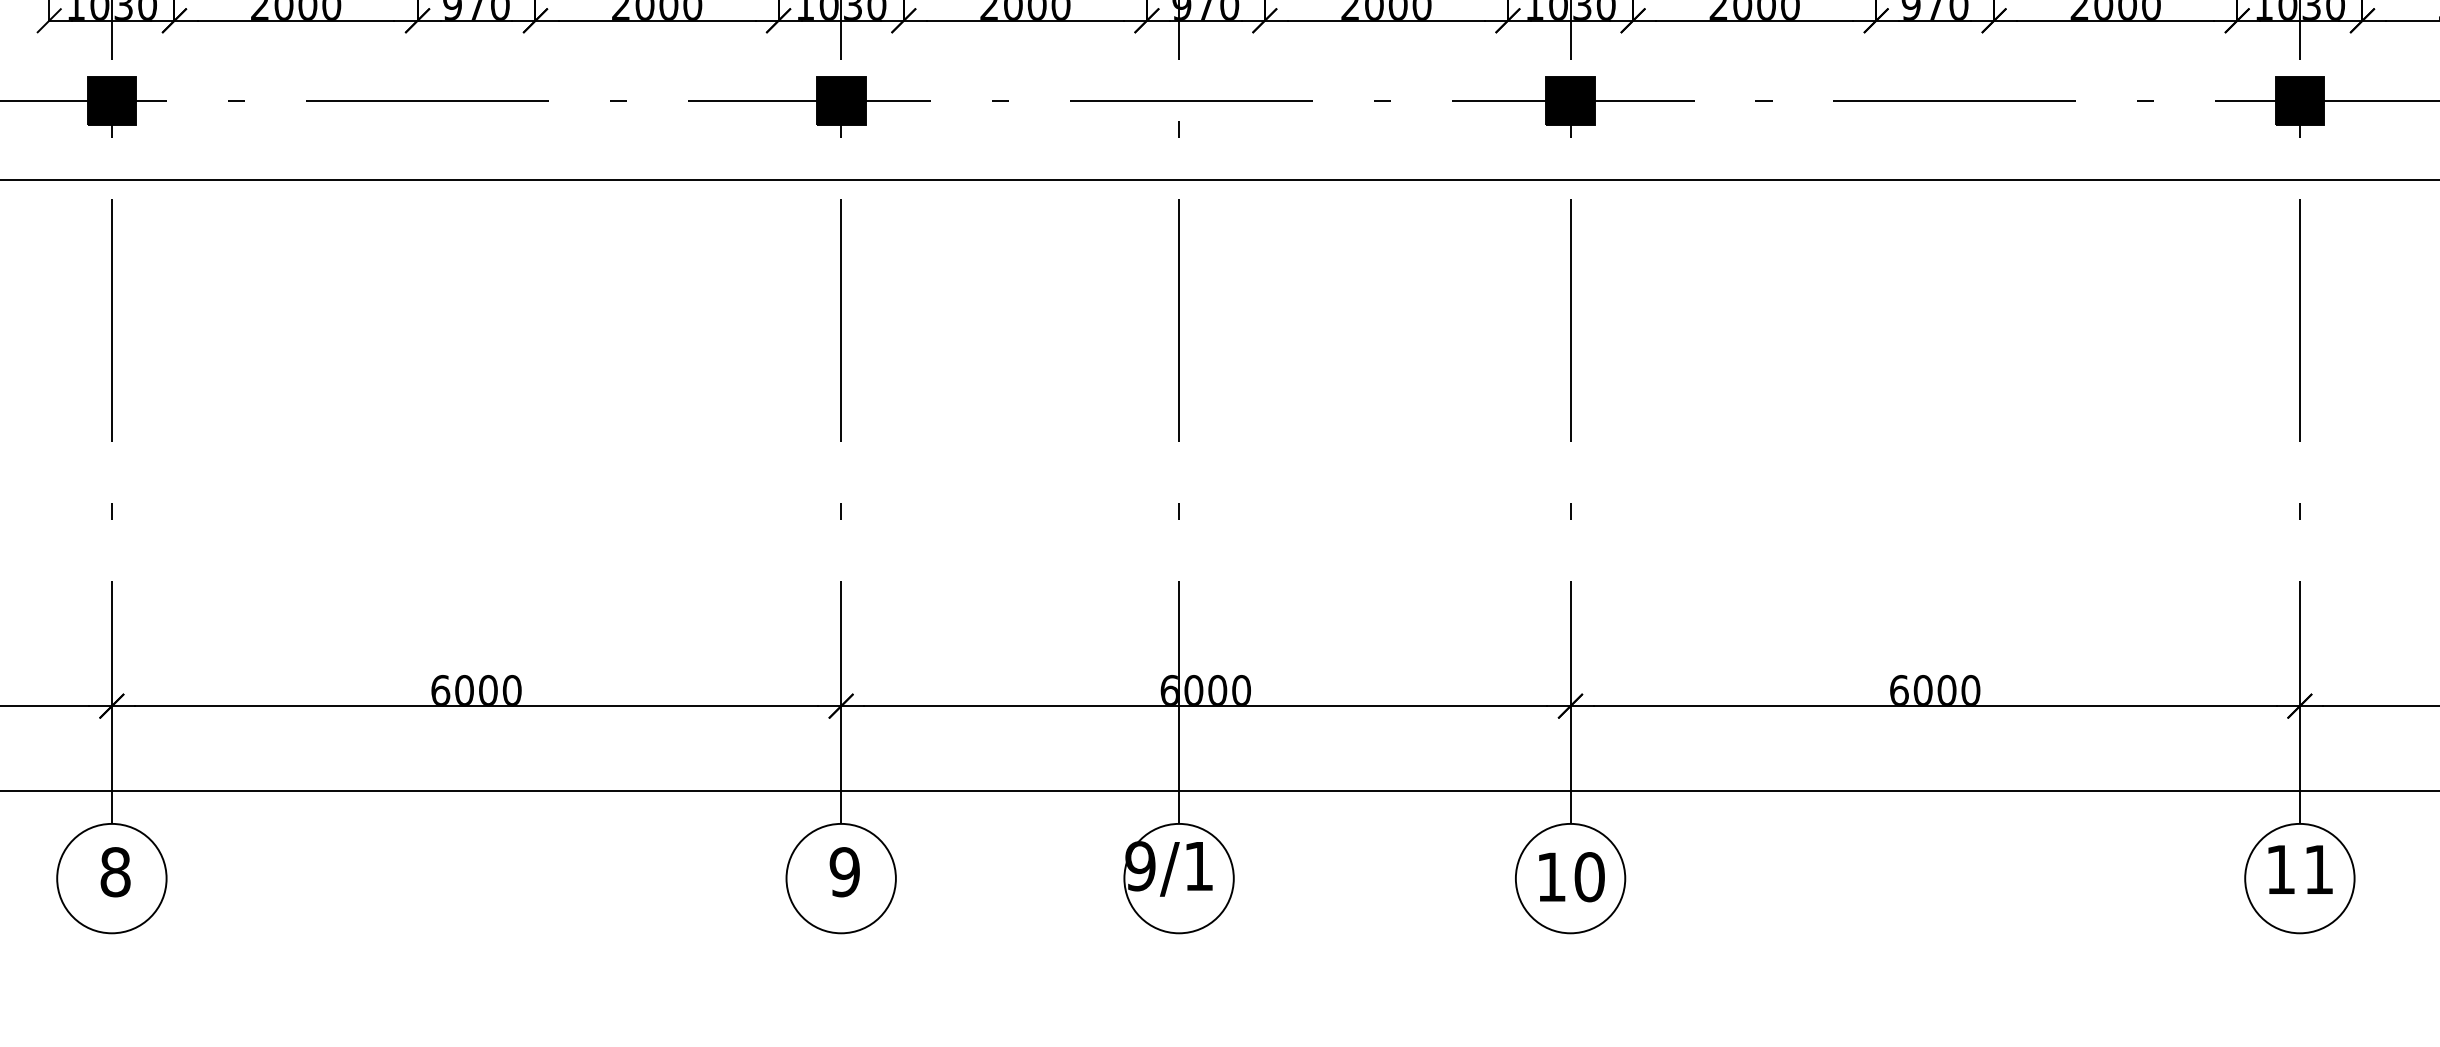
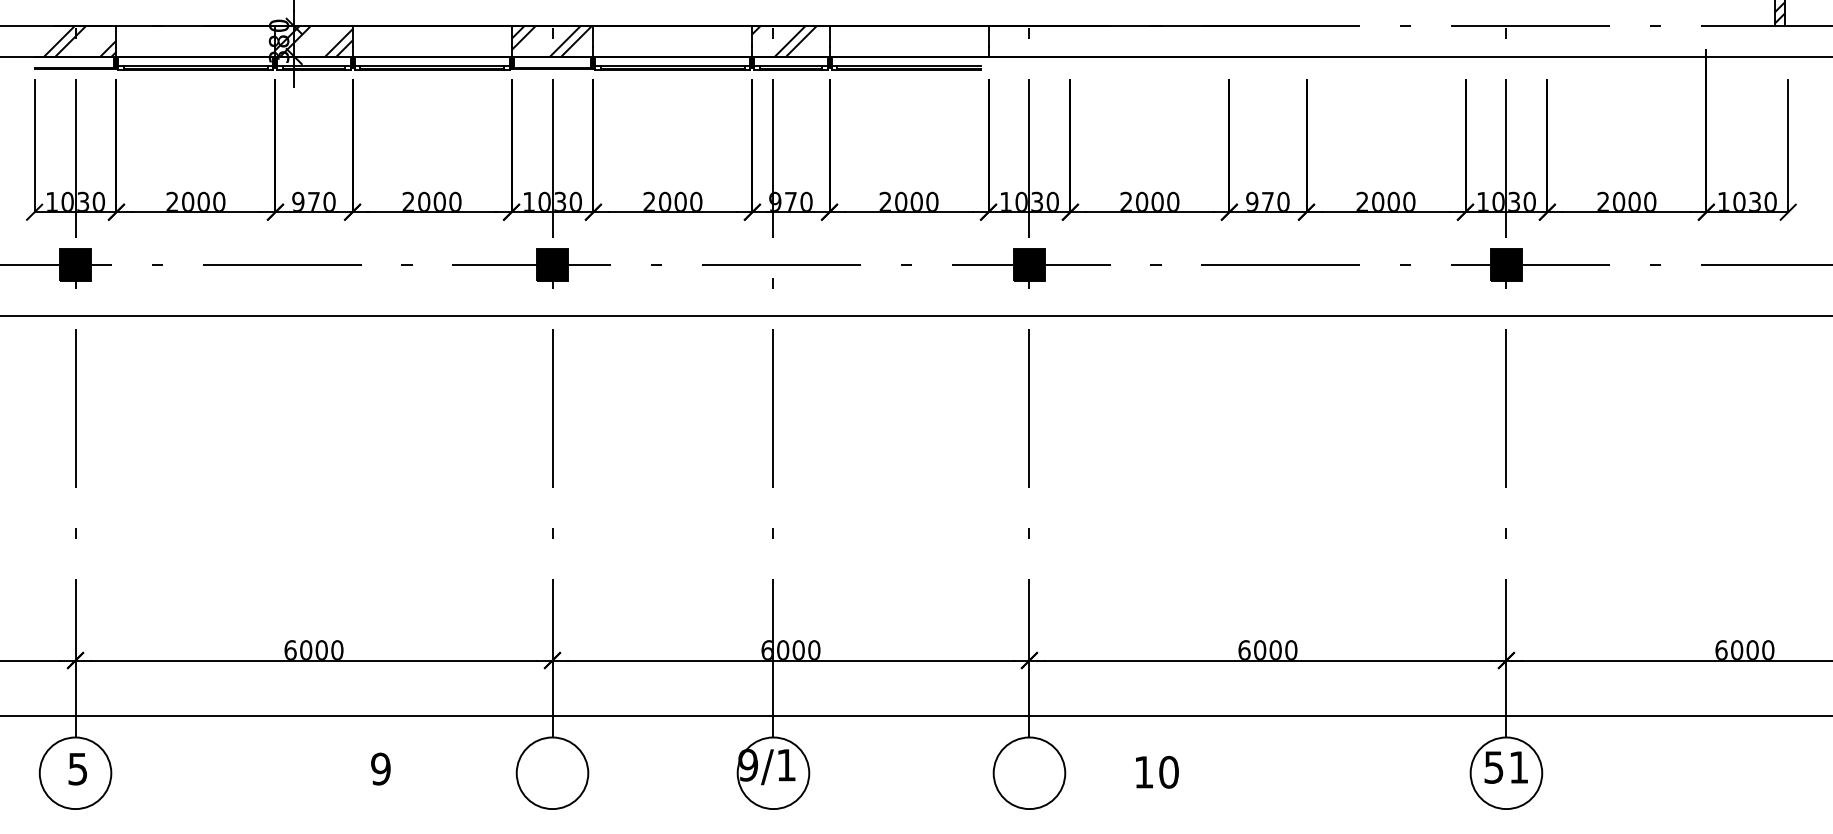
text: (2280, 869) -> (1493, 767), 11 -> 51
text: (114, 871) -> (77, 768), 8 -> 5
text: (844, 871) -> (380, 768), moved
text: (1572, 877) -> (1157, 772), moved

